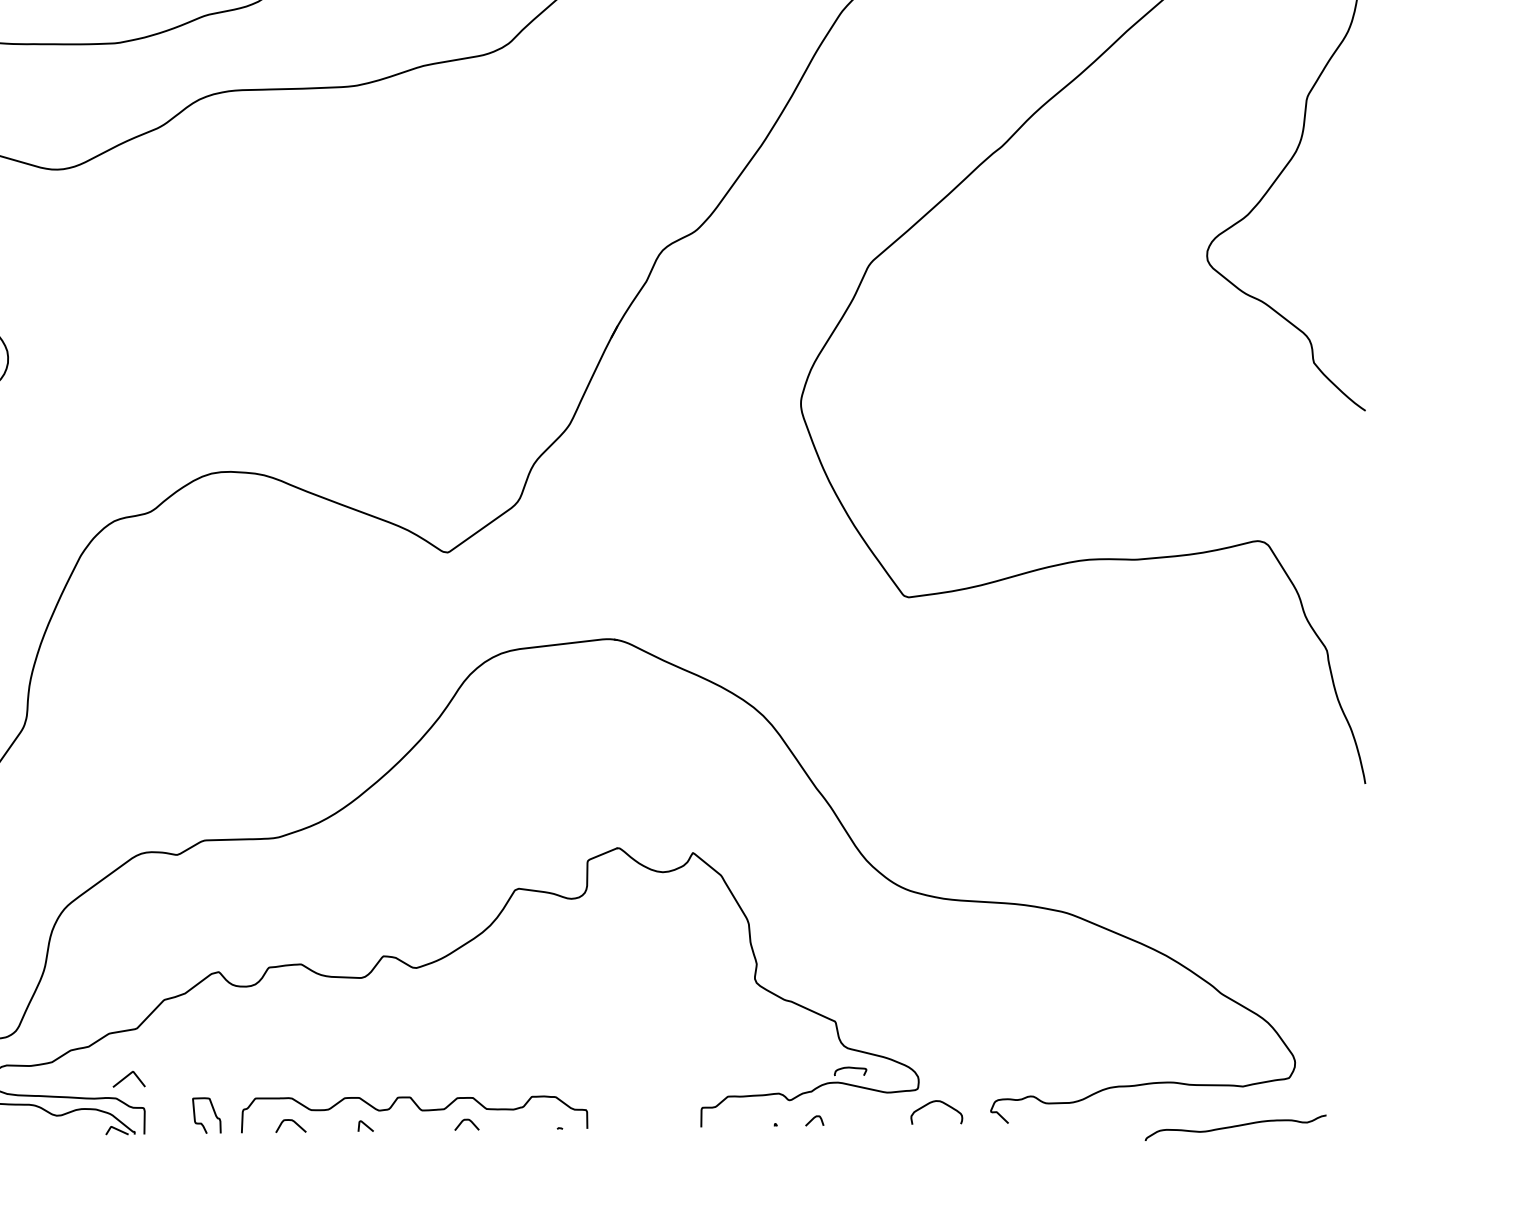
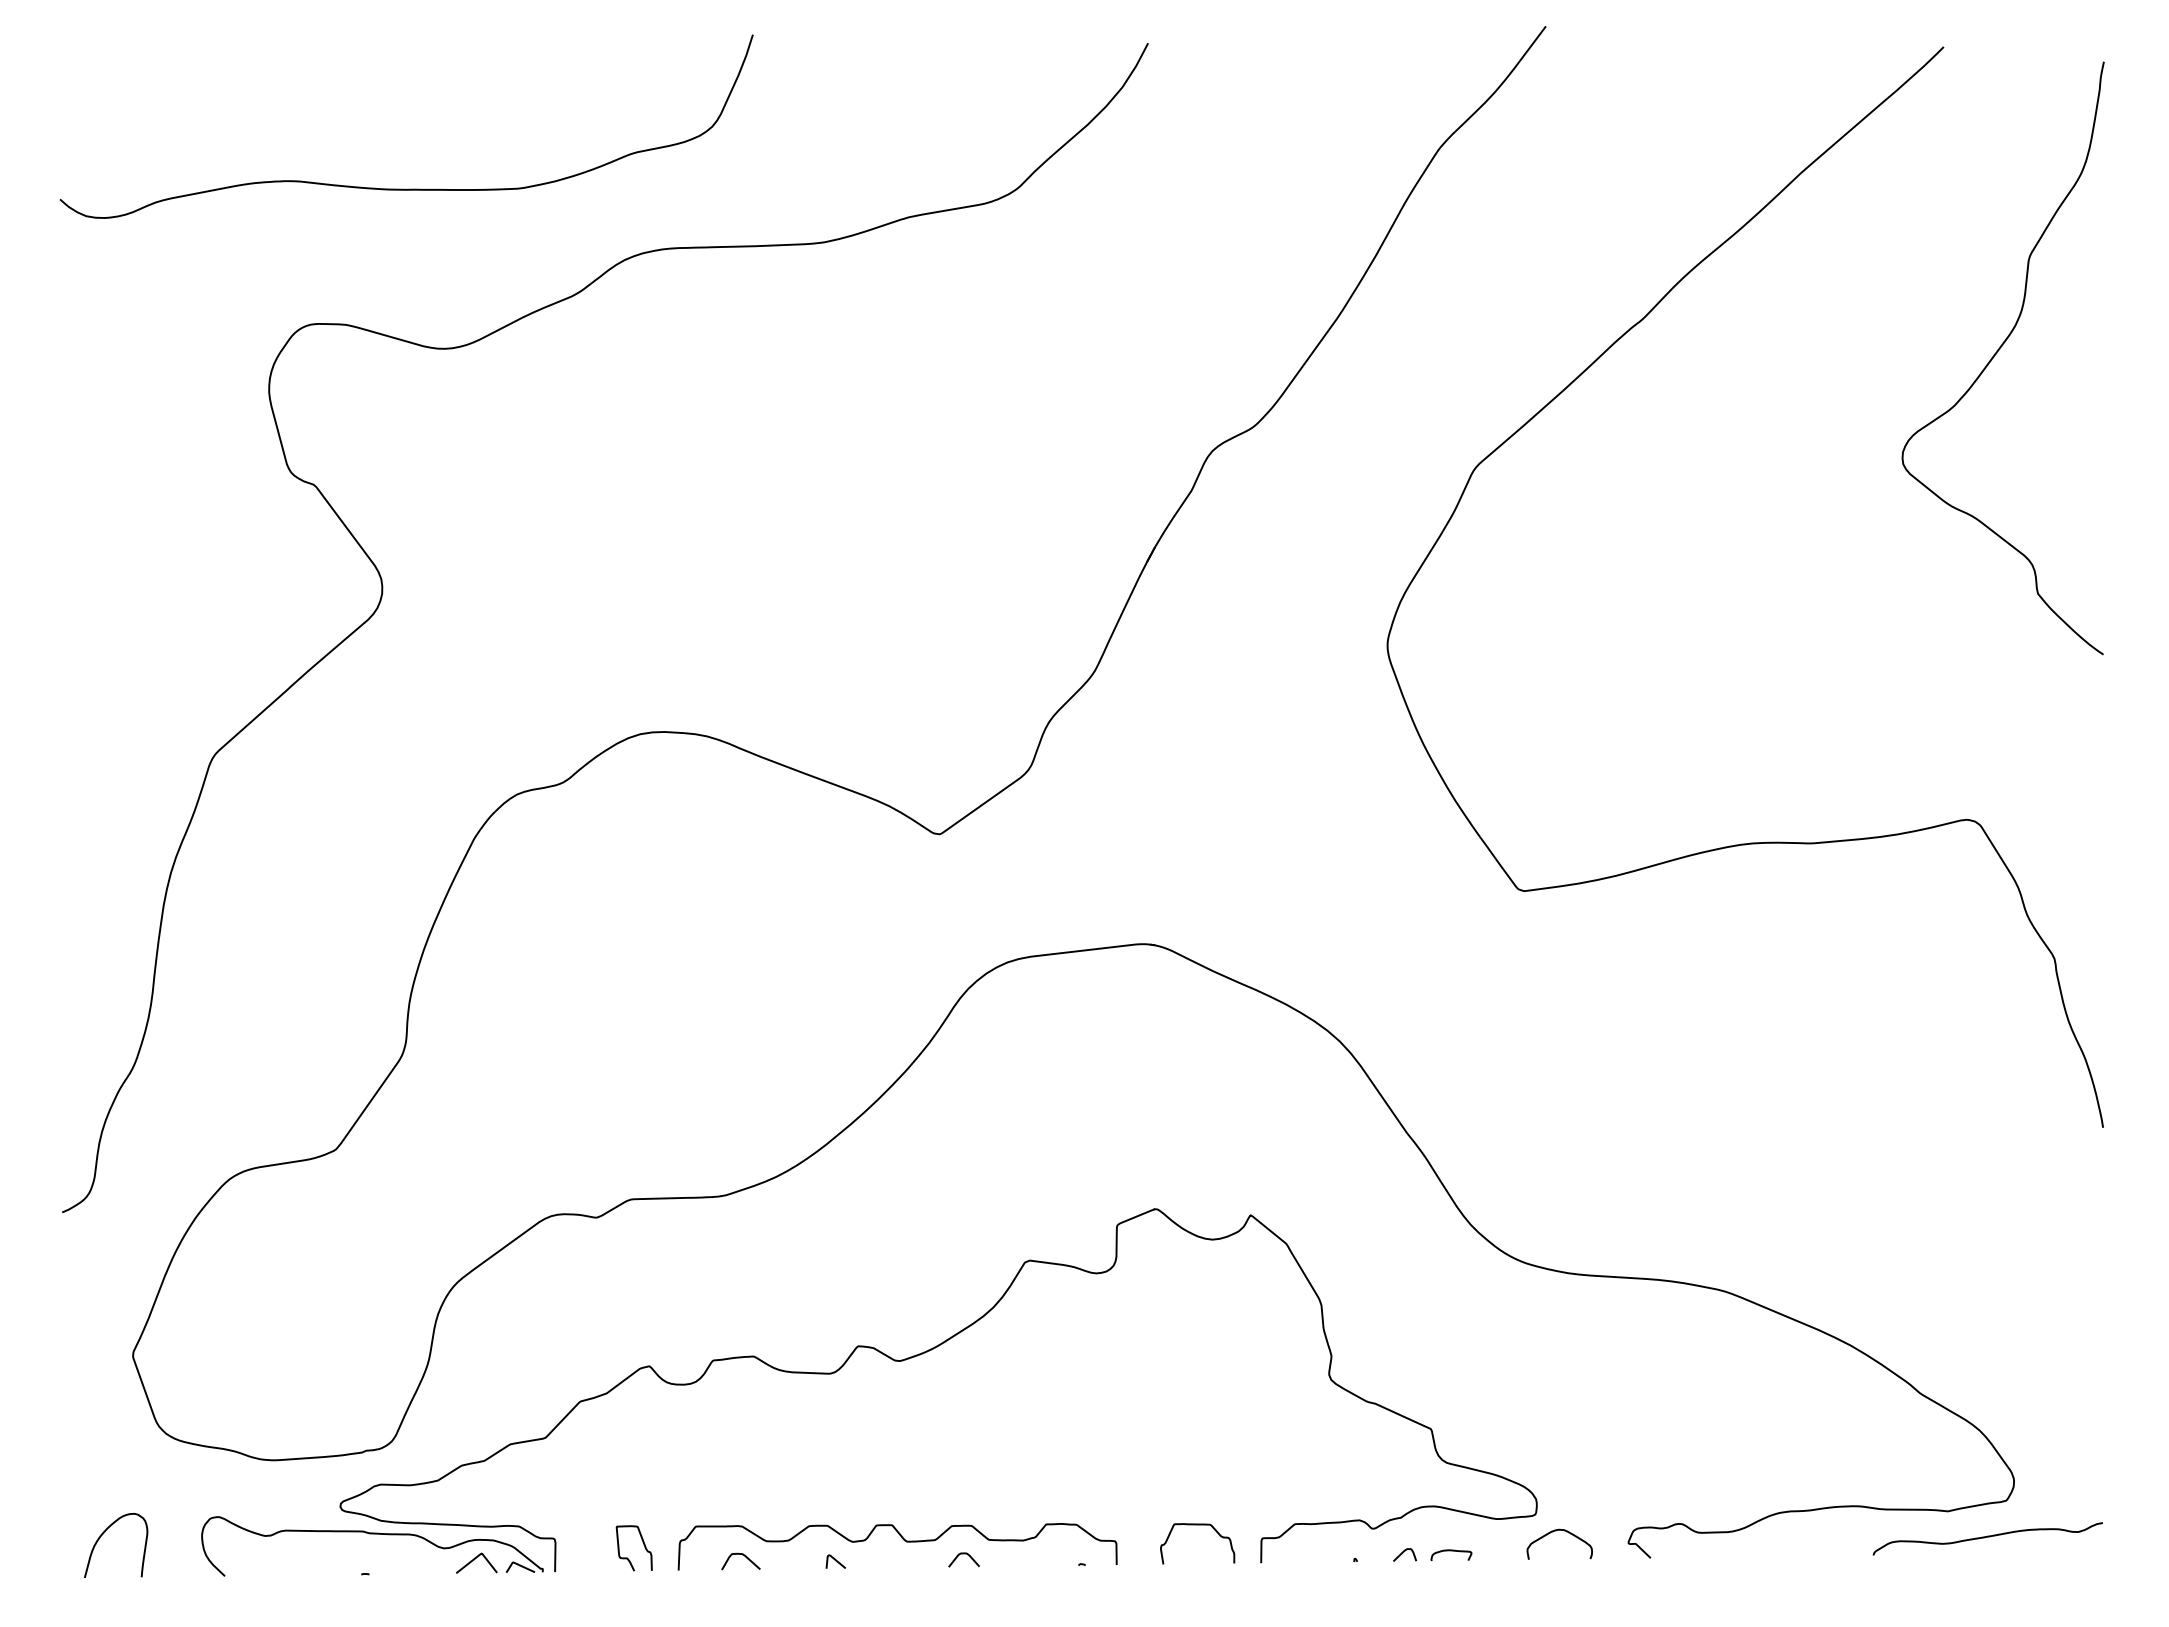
curve: (850, 1068) -> (1451, 1551), moved
curve: (127, 1077) -> (474, 1560), moved
curve: (651, 1097) -> (1197, 1525), added
curve: (1235, 1126) -> (1987, 1537), moved

